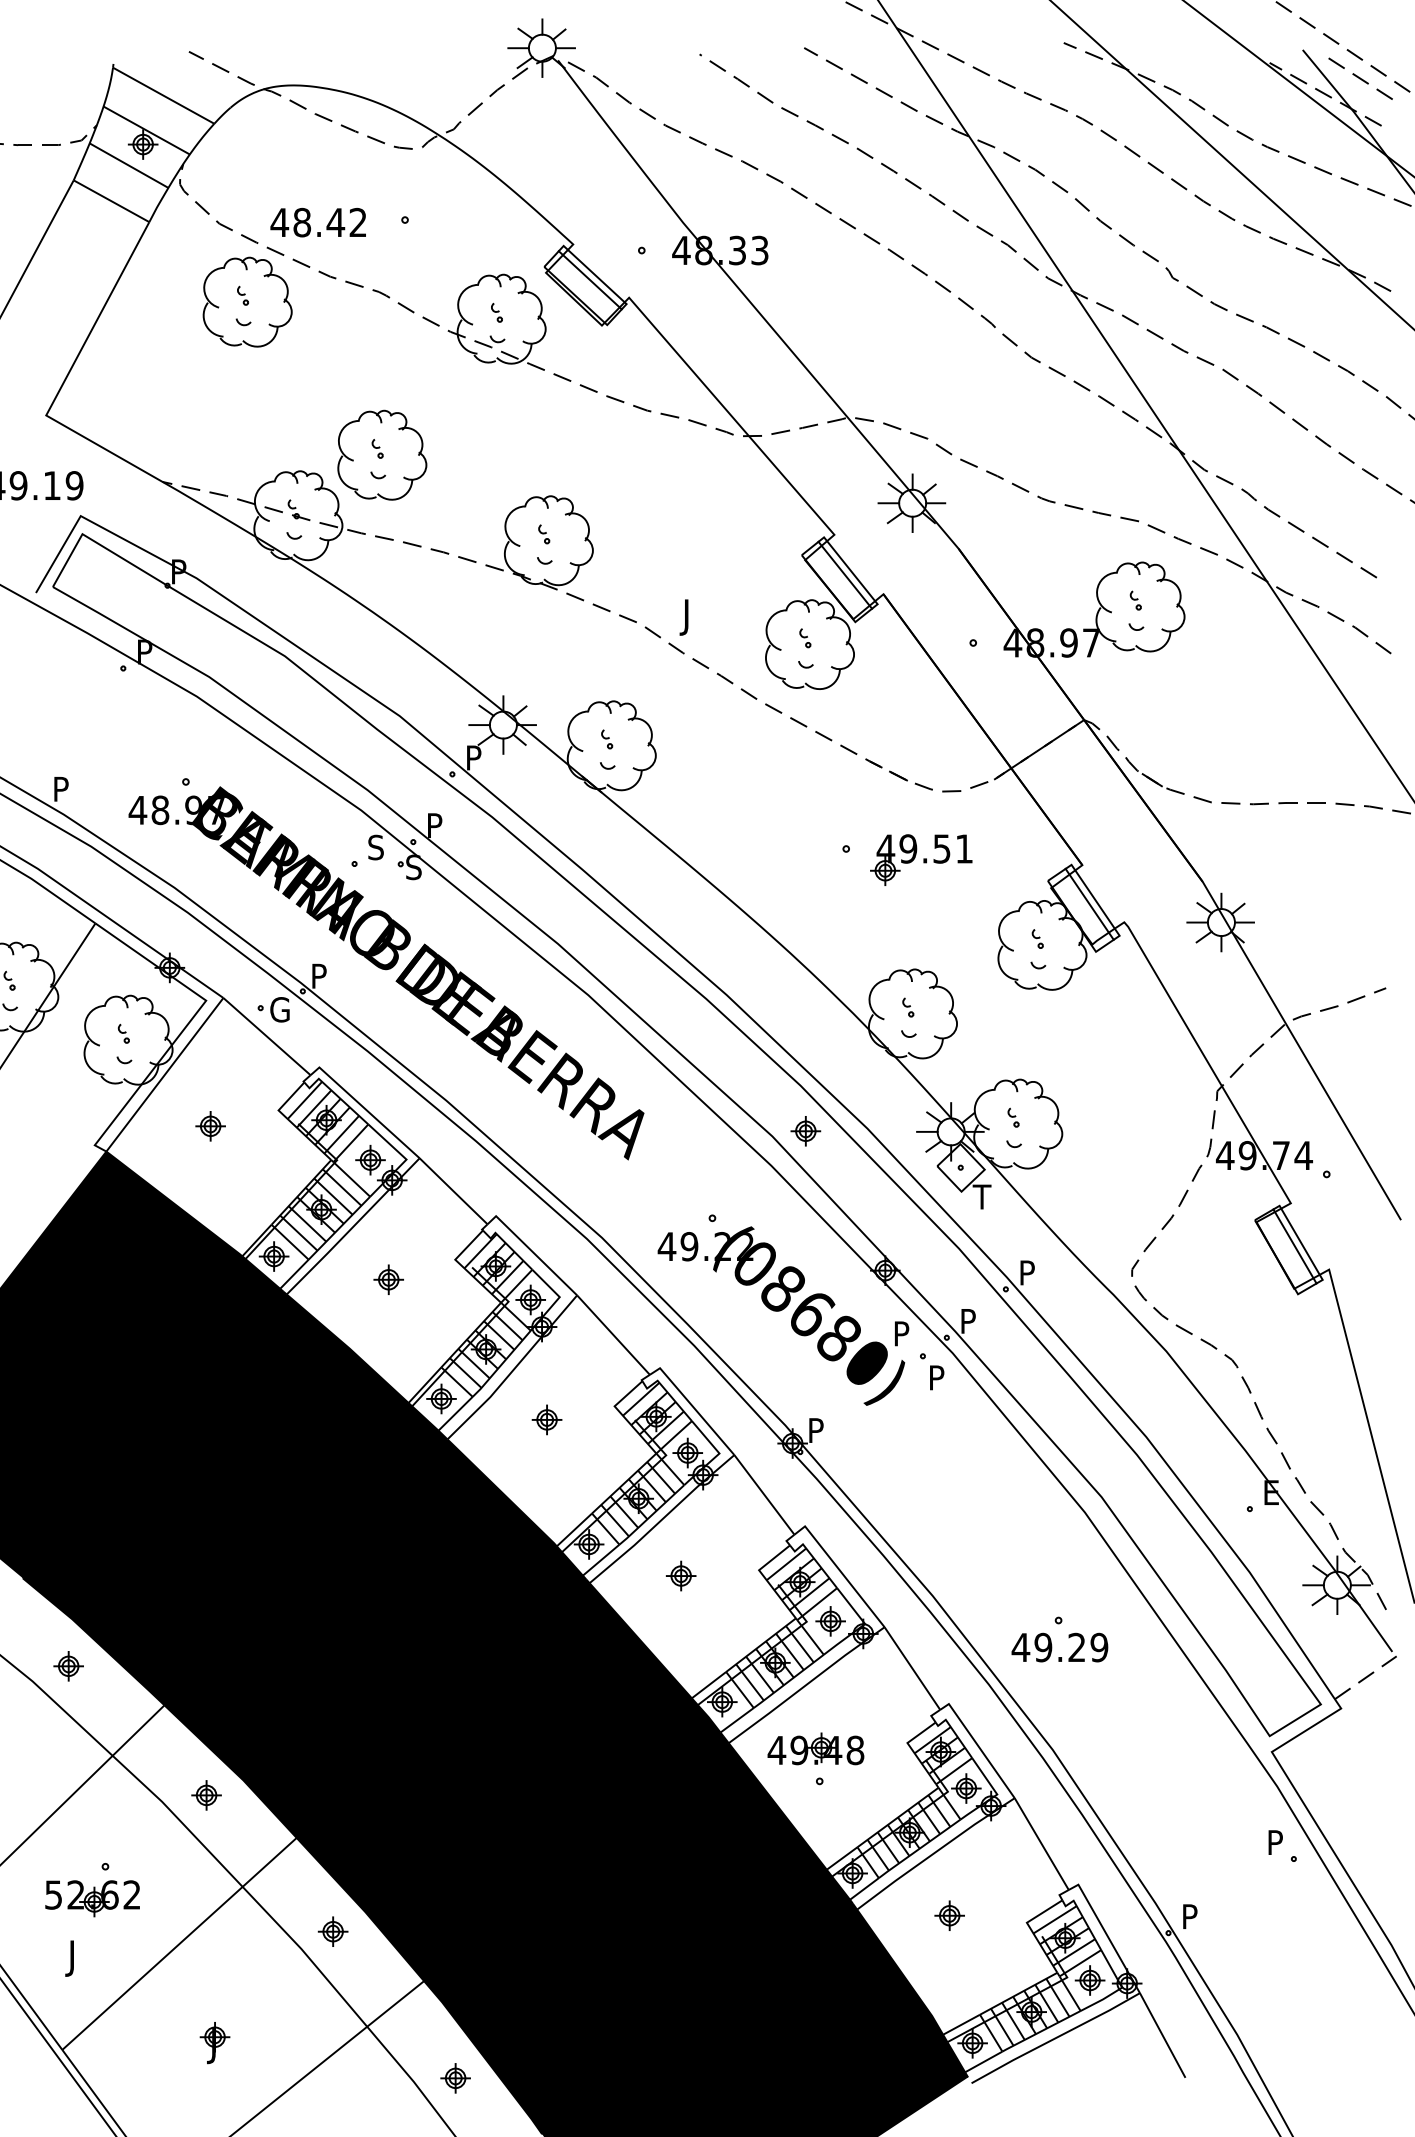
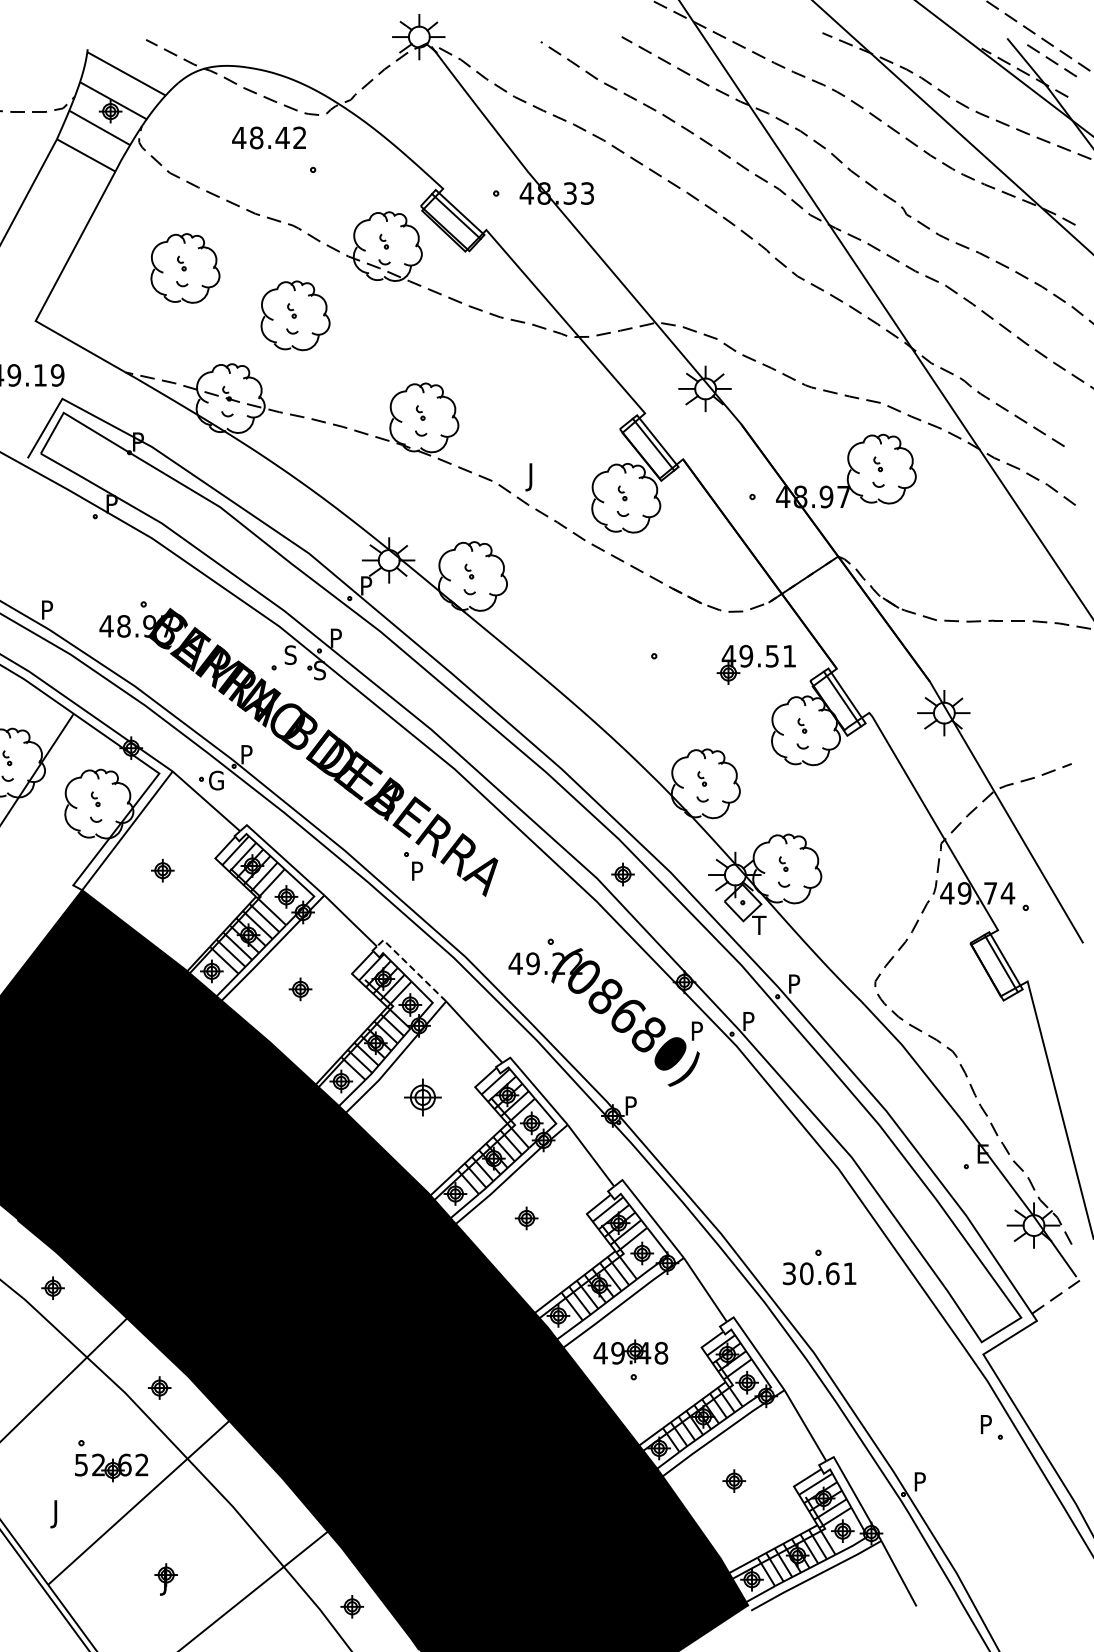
text: (317, 222) -> (268, 137), moved
part: (247, 302) -> (185, 268), moved
part: (382, 454) -> (295, 315), moved
part: (920, 859) -> (755, 664), moved
line: (530, 1250) -> (410, 966), solid -> dashed
part: (931, 1371) -> (413, 866), moved
part: (546, 1419) -> (422, 1097), size x1.6
text: (1059, 1647) -> (819, 1273), 49.29 -> 30.61
part: (92, 1898) -> (111, 1467), moved
part: (333, 1931) -> (257, 1493), removed

